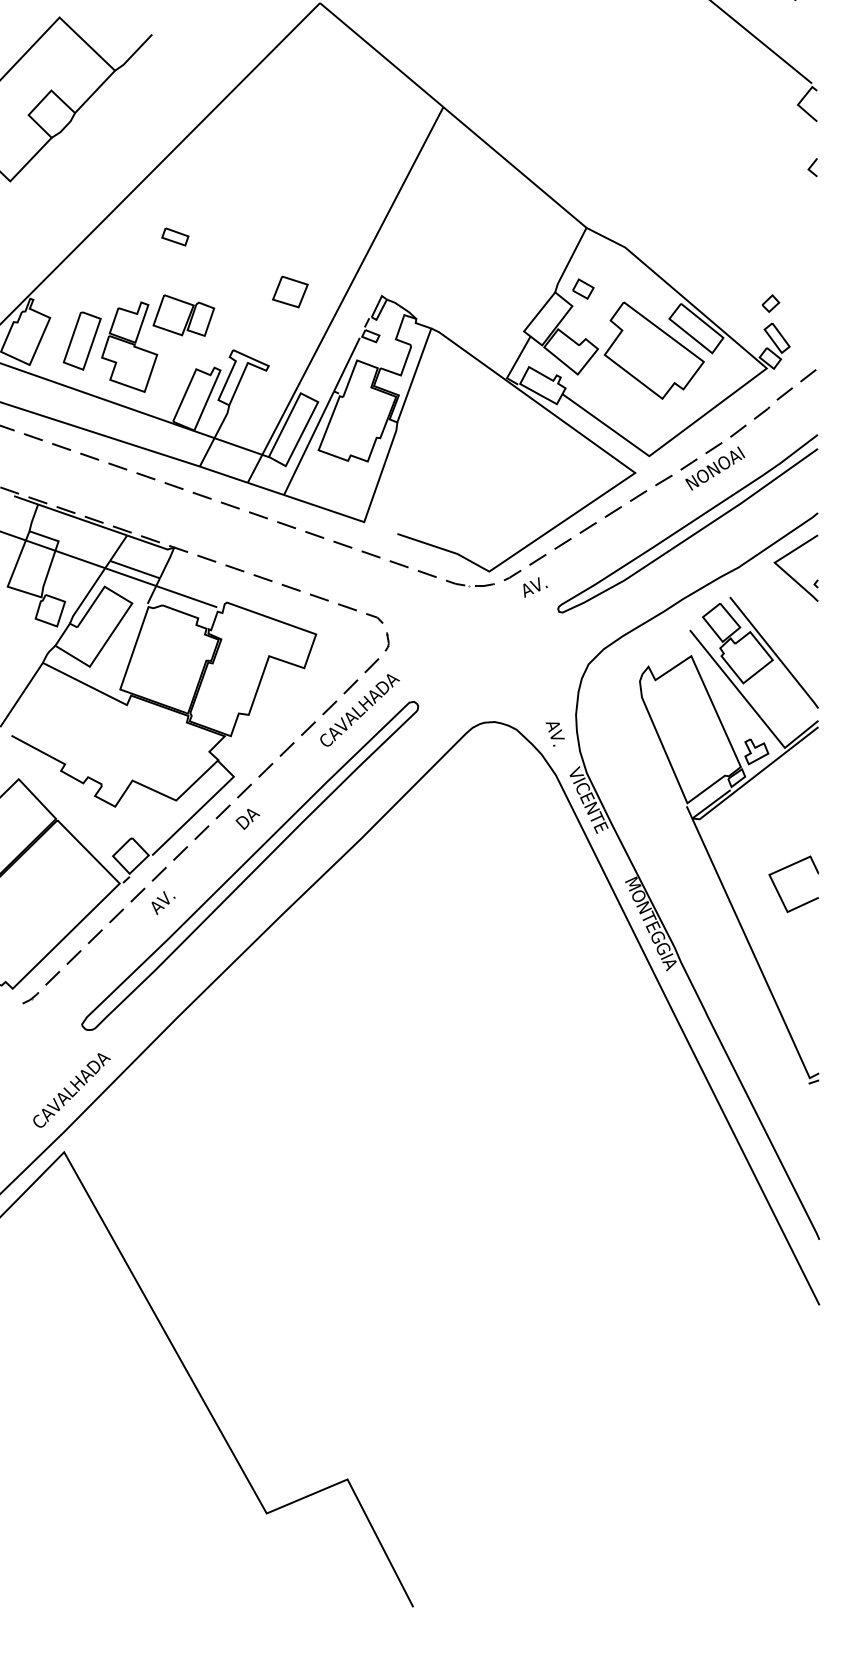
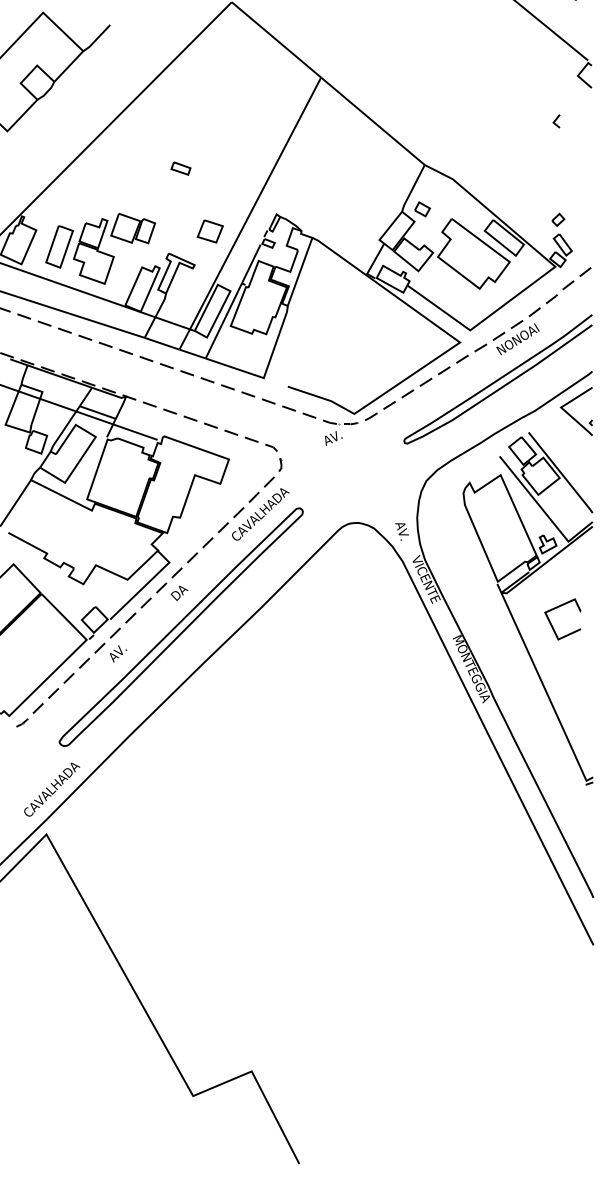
line: (812, 166) -> (556, 120), moved
part: (174, 236) -> (180, 168), moved
part: (289, 292) -> (209, 231), moved
text: (535, 587) -> (333, 438), moved
curve: (779, 891) -> (552, 624), moved

